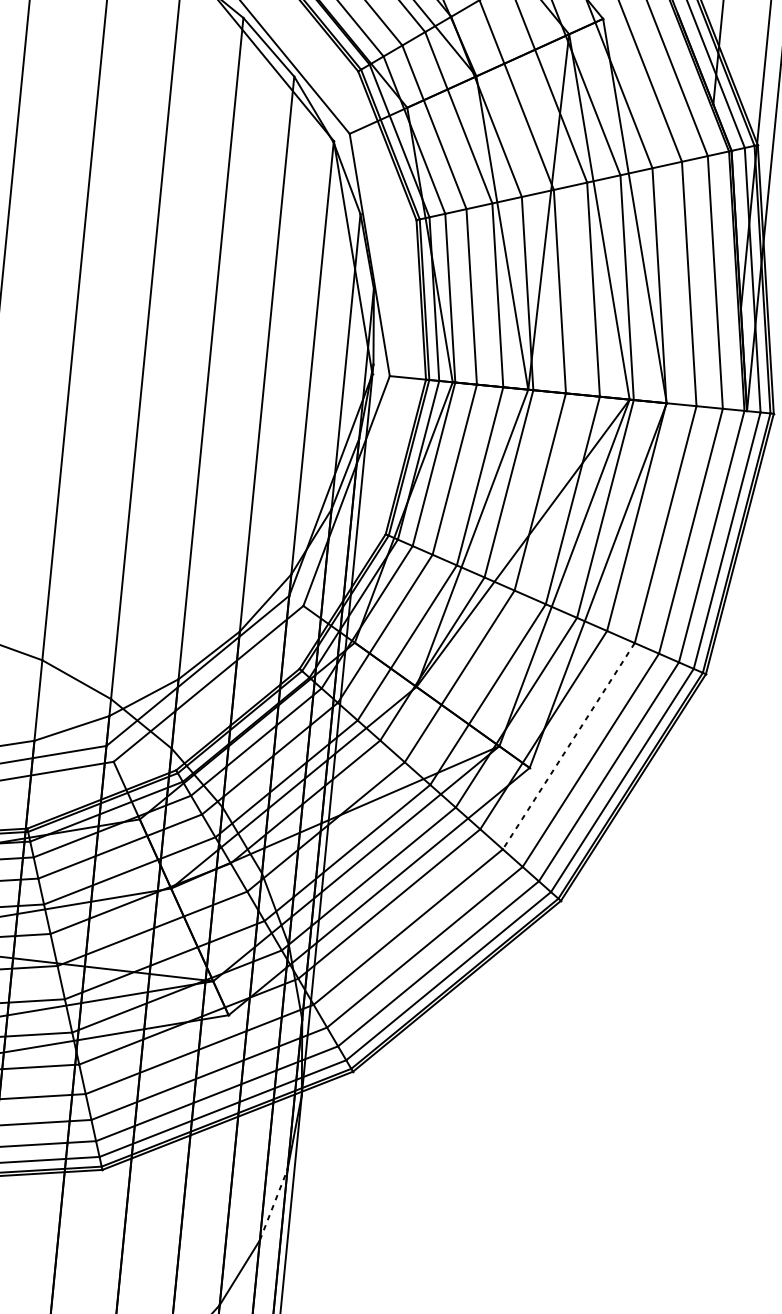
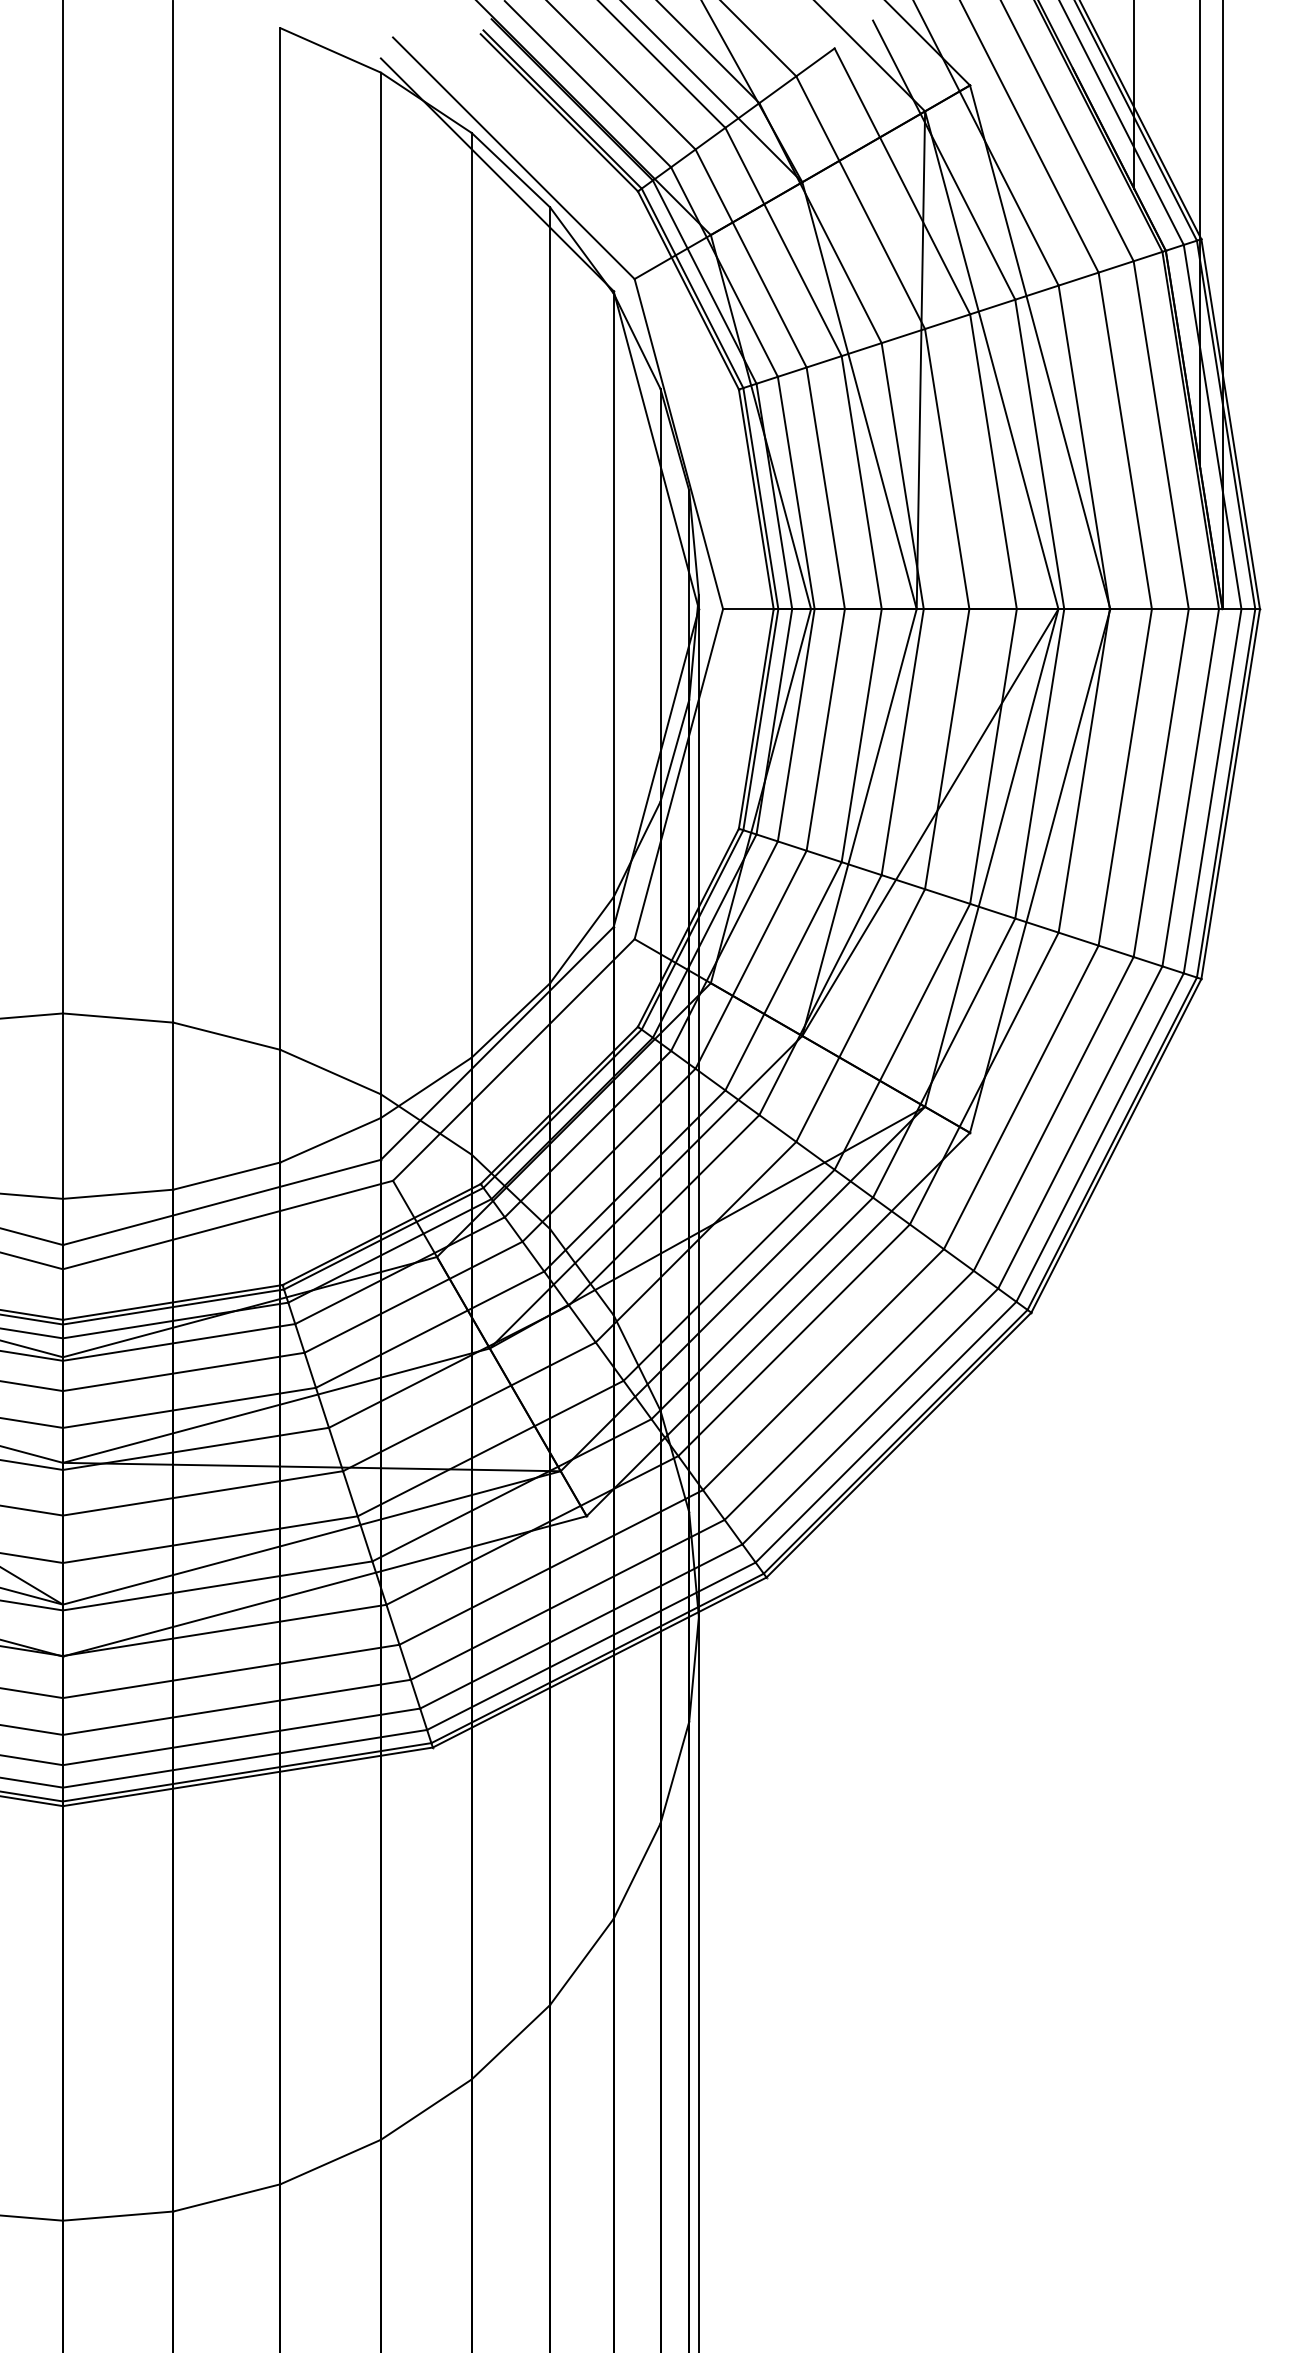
line: (568, 746) -> (1021, 1097), dashed -> solid
line: (273, 1204) -> (674, 1772), dashed -> solid

